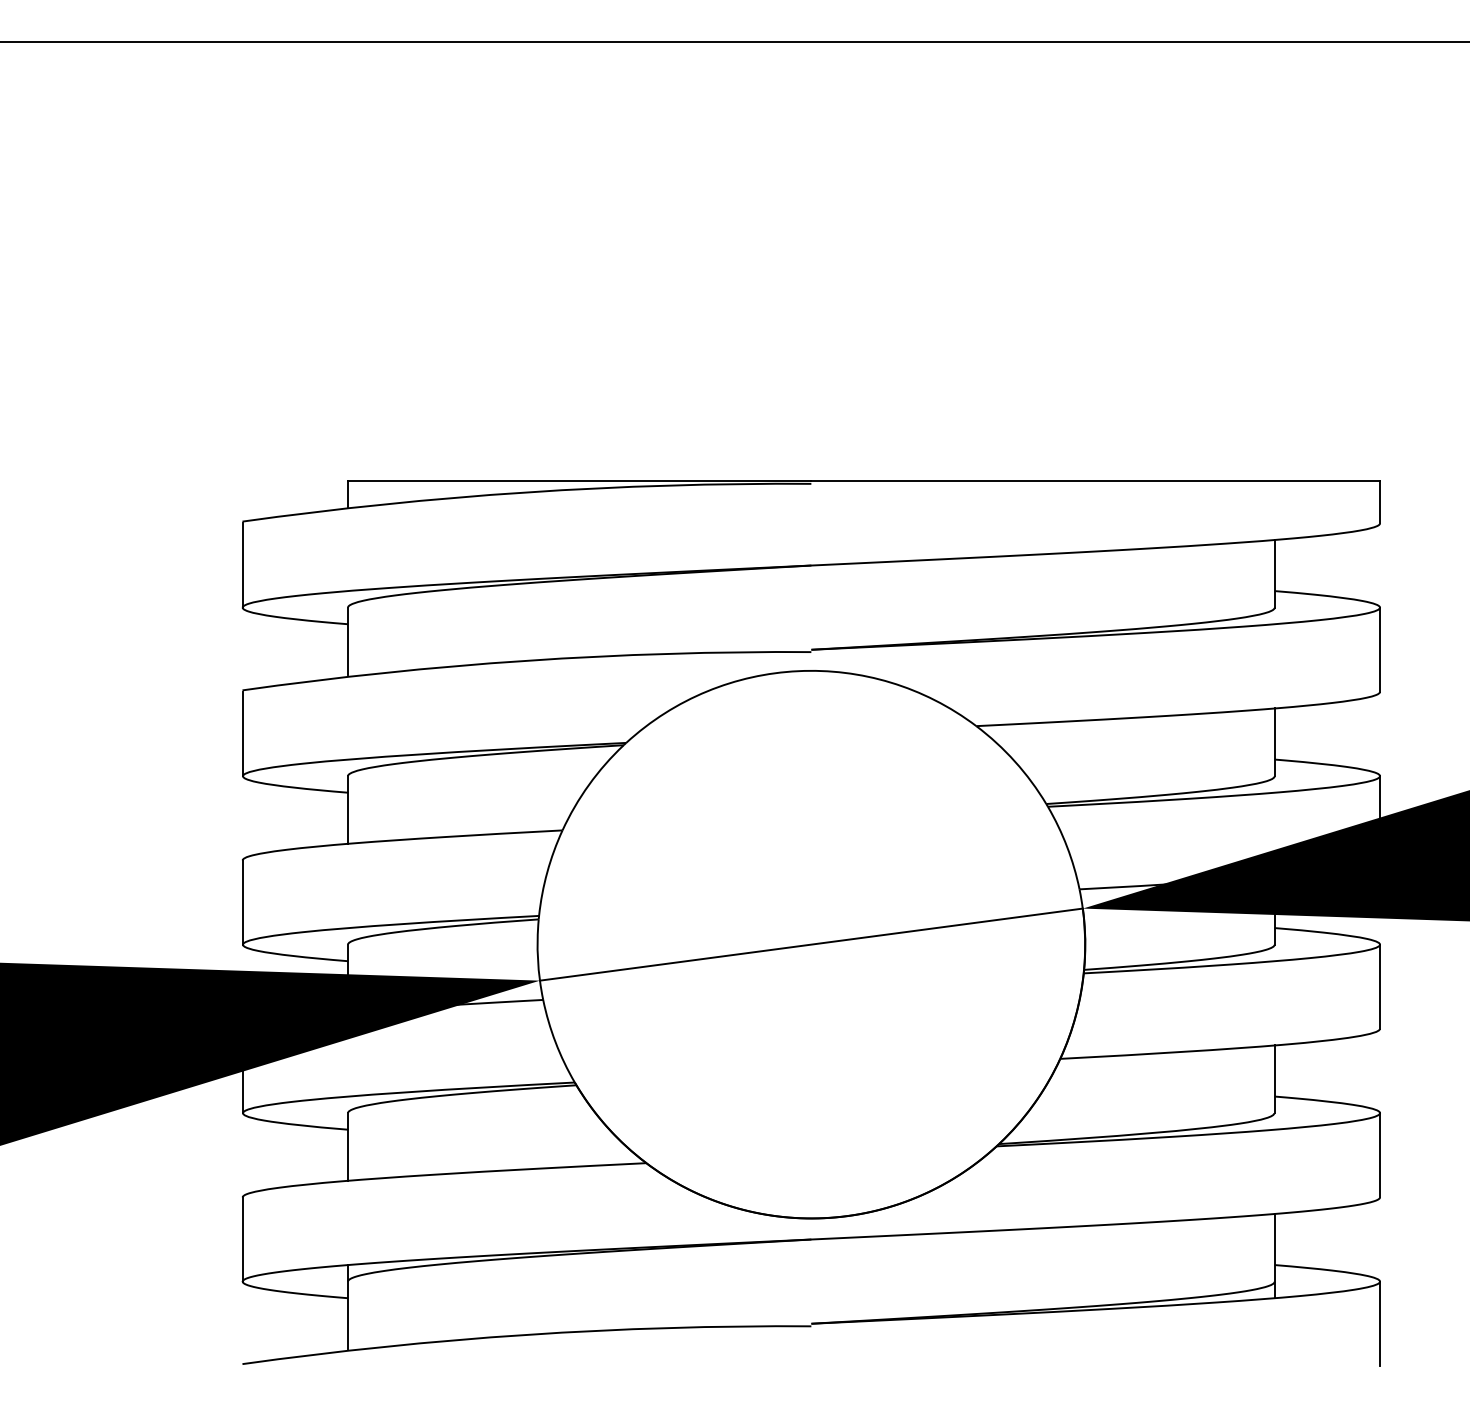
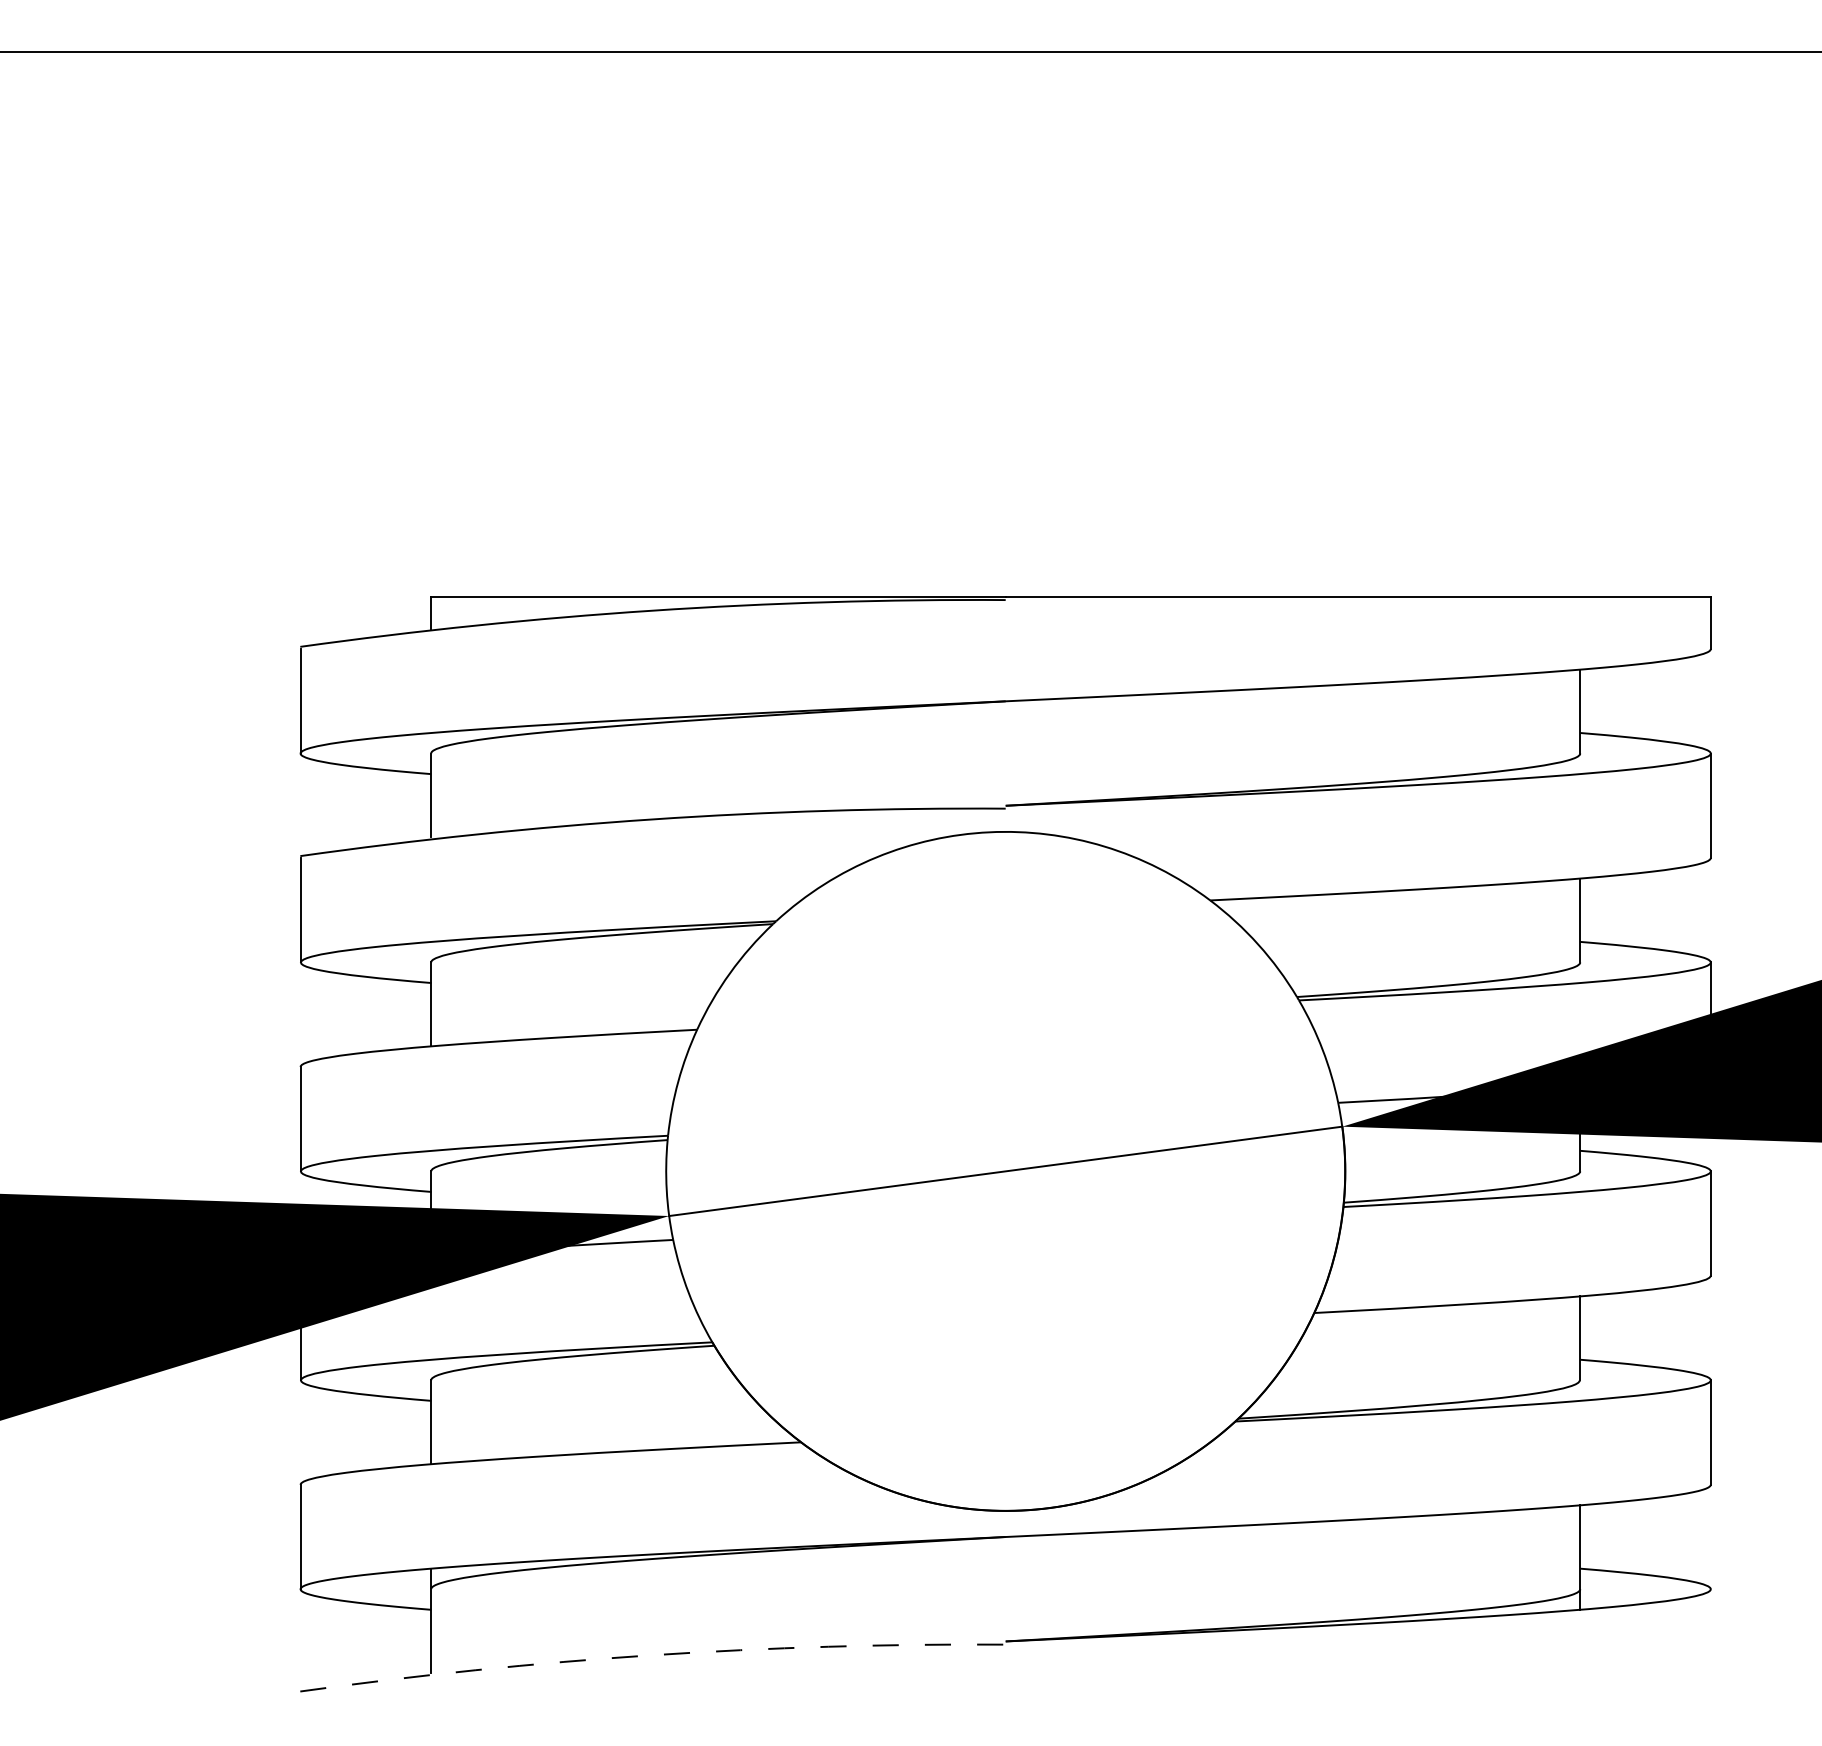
line: (1379, 1323) -> (1710, 1641), removed
arc: (526, 1335) -> (652, 1655), solid -> dashed

